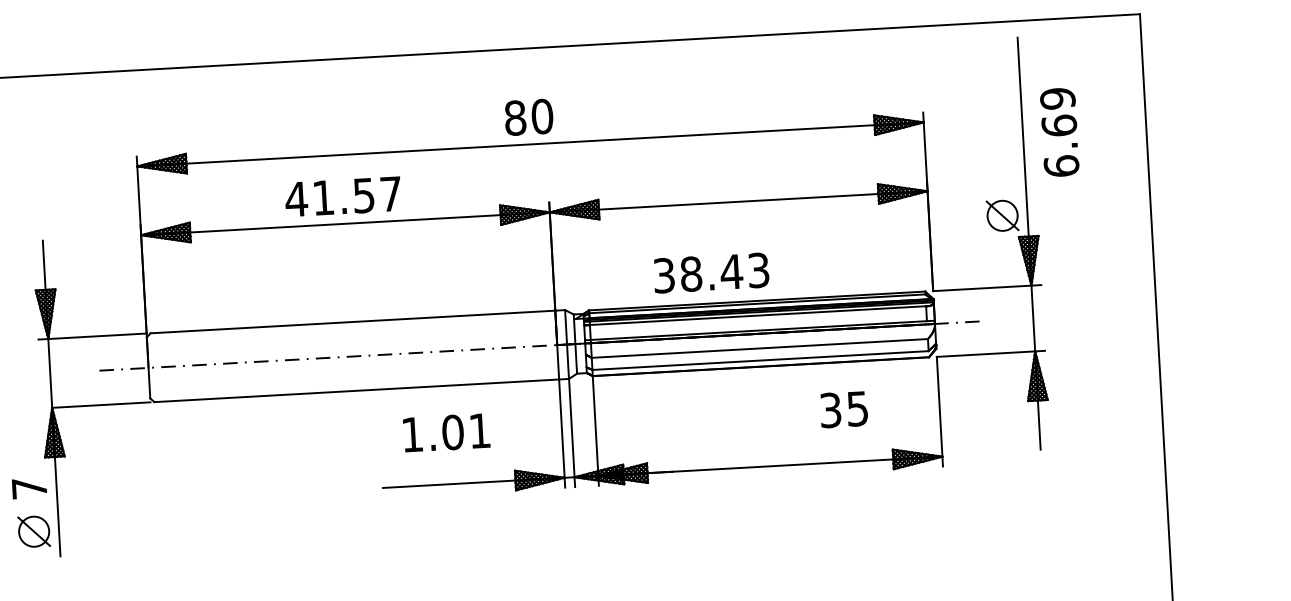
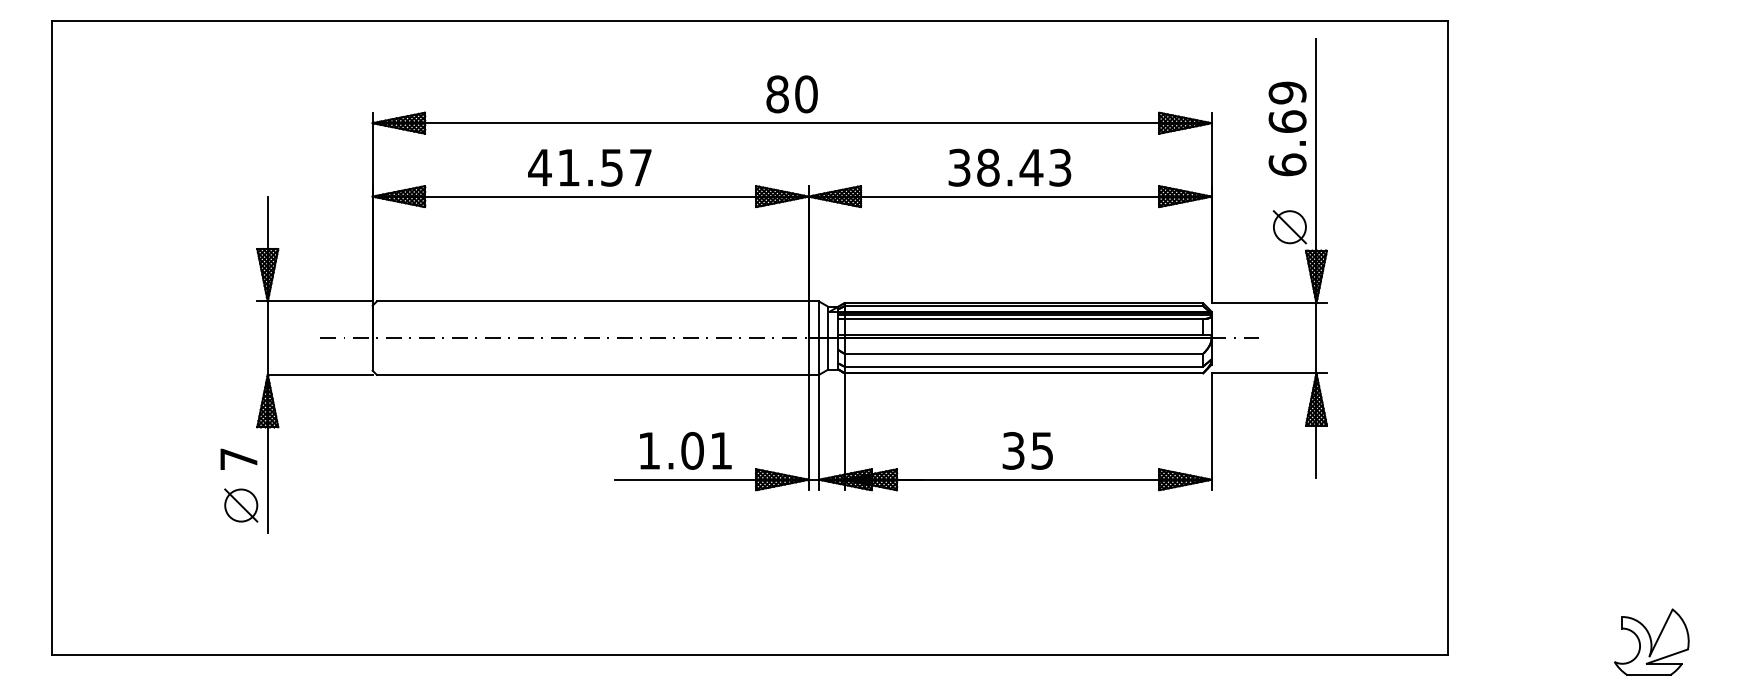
text: (1059, 132) -> (1287, 128), moved
text: (711, 272) -> (1009, 167), moved
text: (843, 409) -> (1027, 450), moved
text: (446, 432) -> (685, 450), moved

